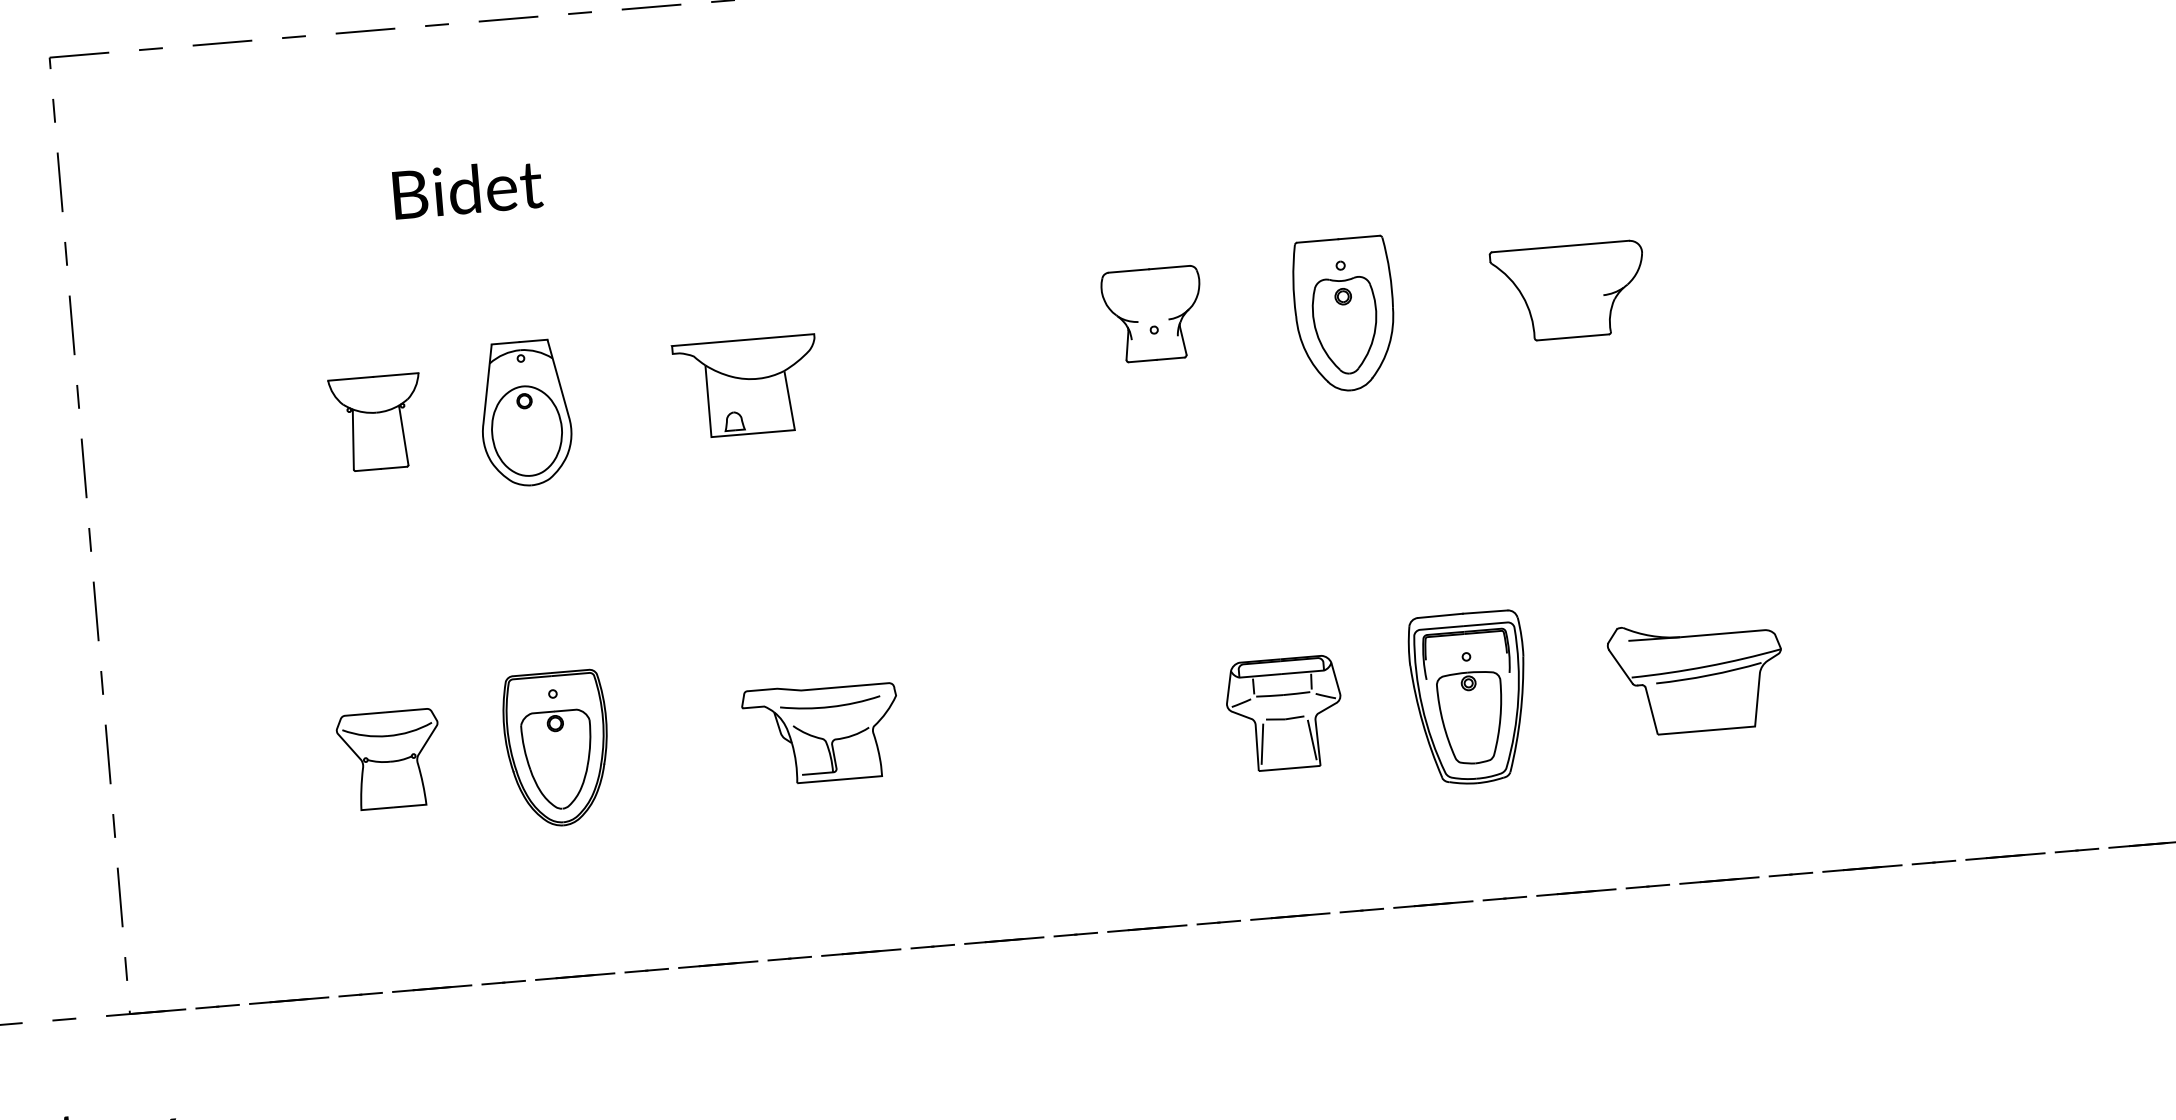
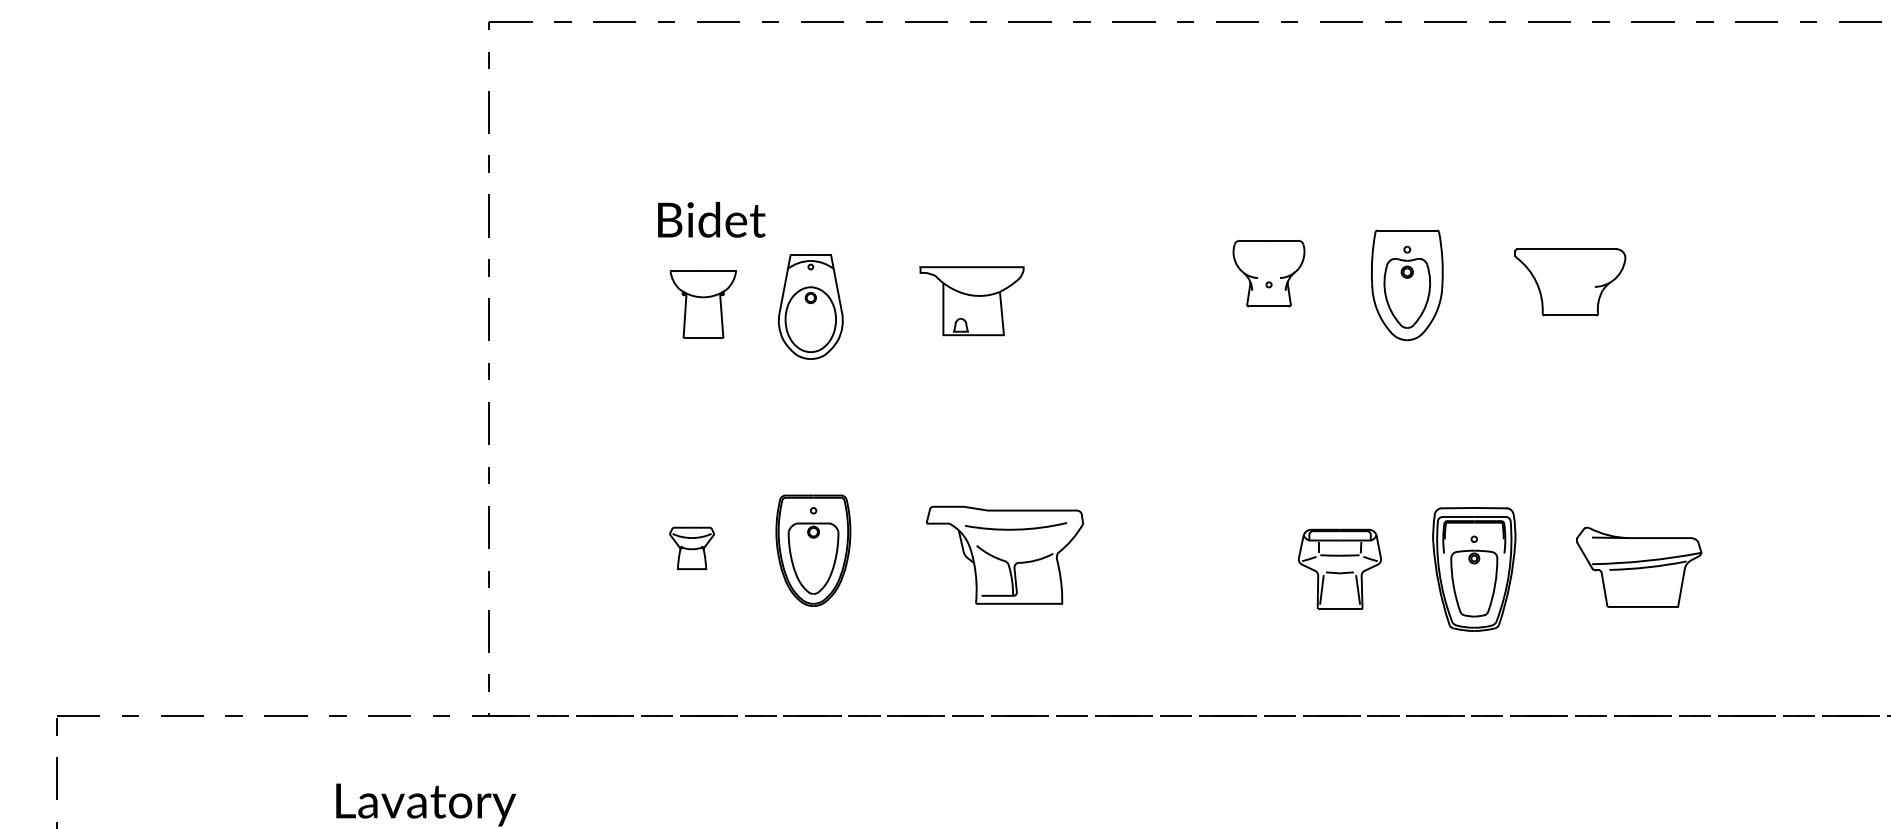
text: (467, 188) -> (711, 219), moved
part: (821, 732) -> (1004, 554), size x1.4
part: (389, 760) -> (691, 548), size x0.6

